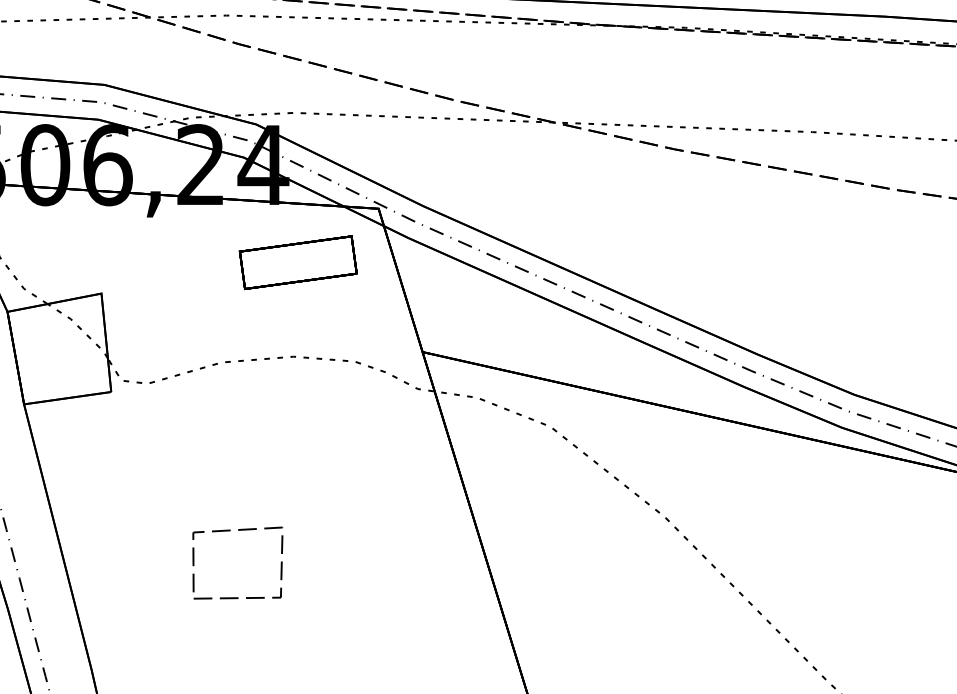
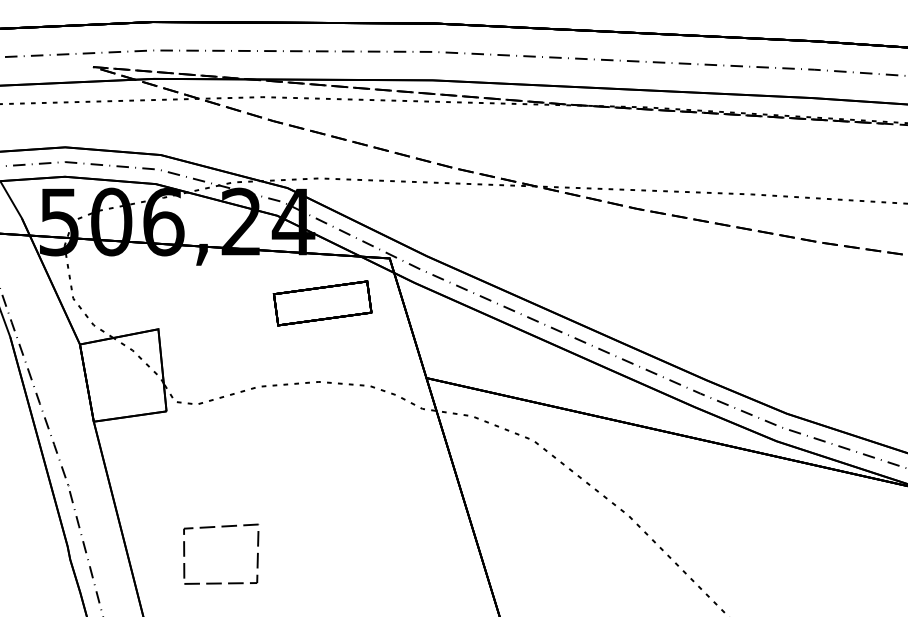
part: (238, 531) -> (221, 527), moved

